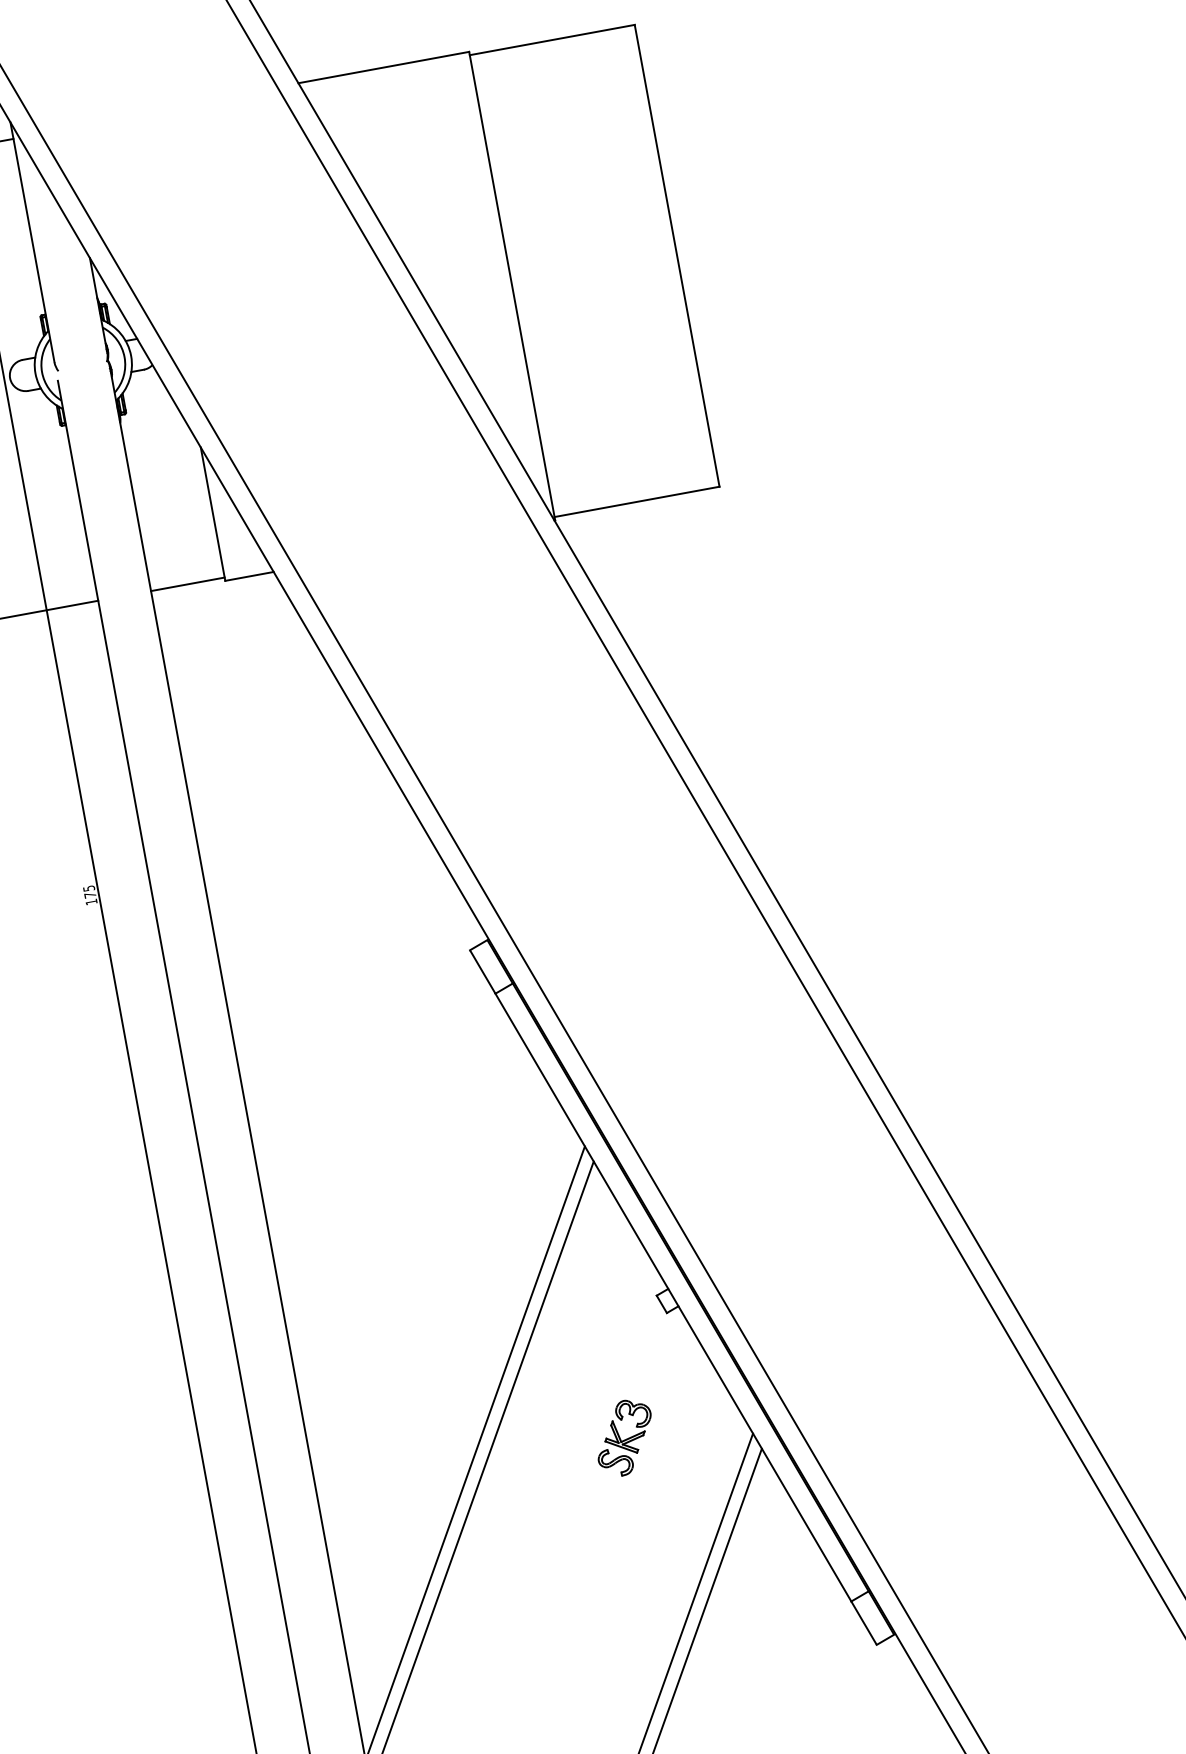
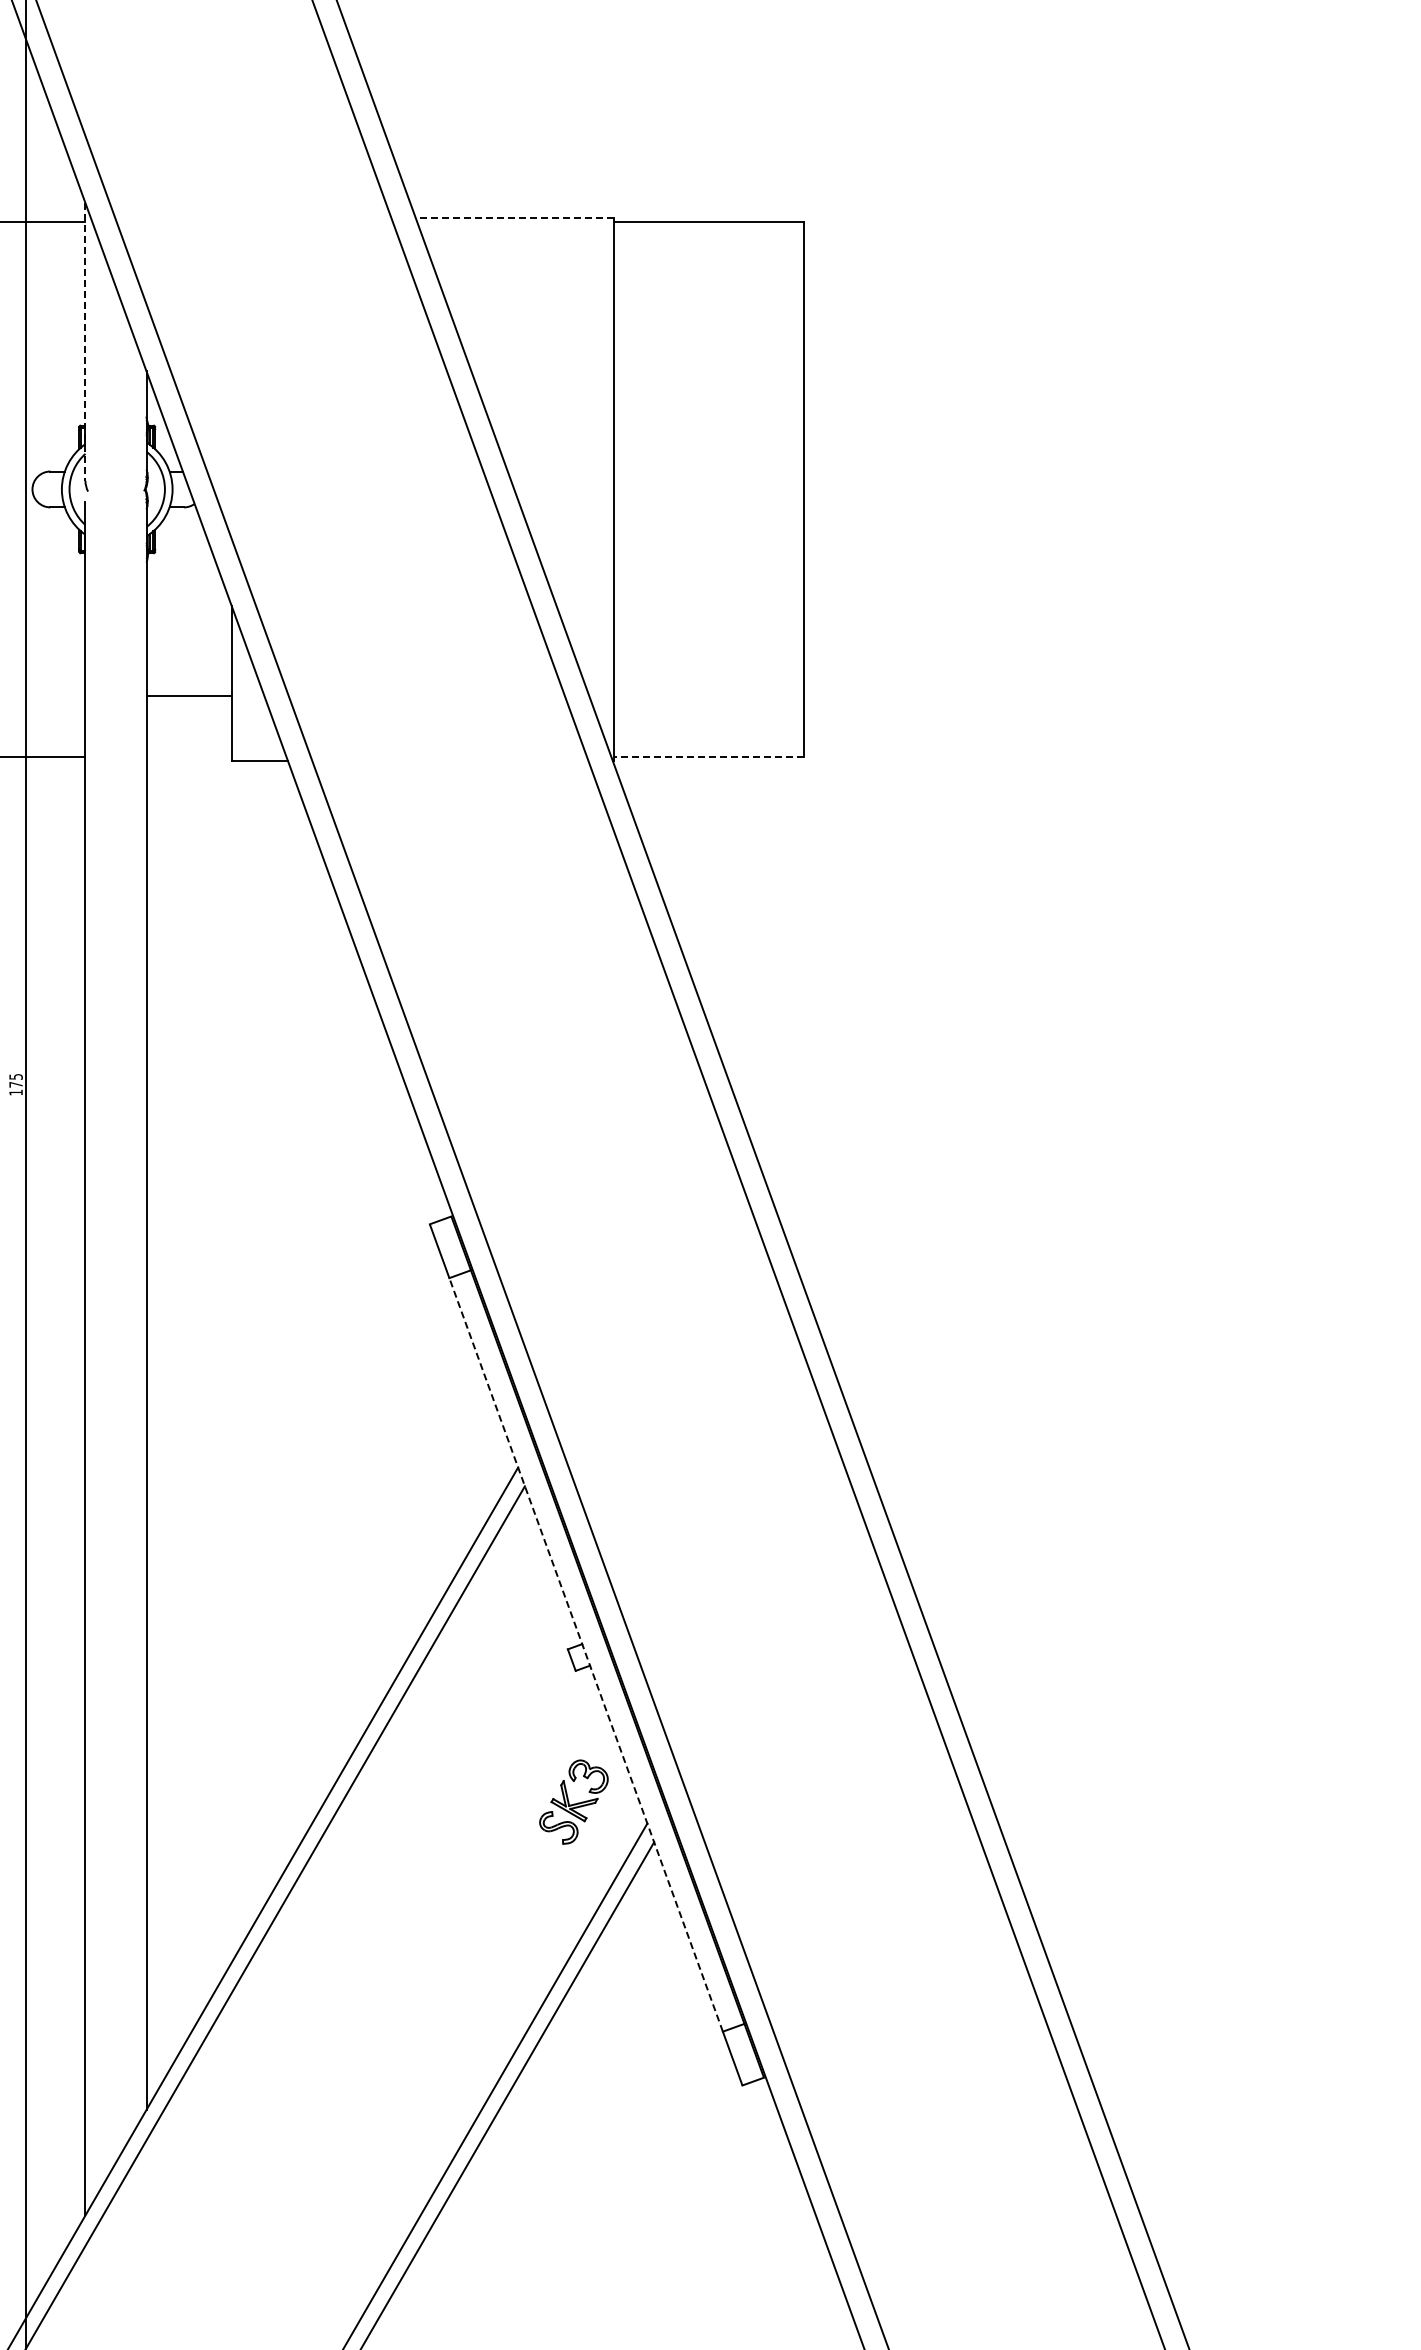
line: (383, 67) -> (514, 218), solid -> dashed
line: (32, 241) -> (85, 341), solid -> dashed
line: (636, 501) -> (708, 756), solid -> dashed
line: (187, 584) -> (188, 695), moved
line: (673, 1297) -> (586, 1654), solid -> dashed
part: (624, 1437) -> (573, 1801), moved

